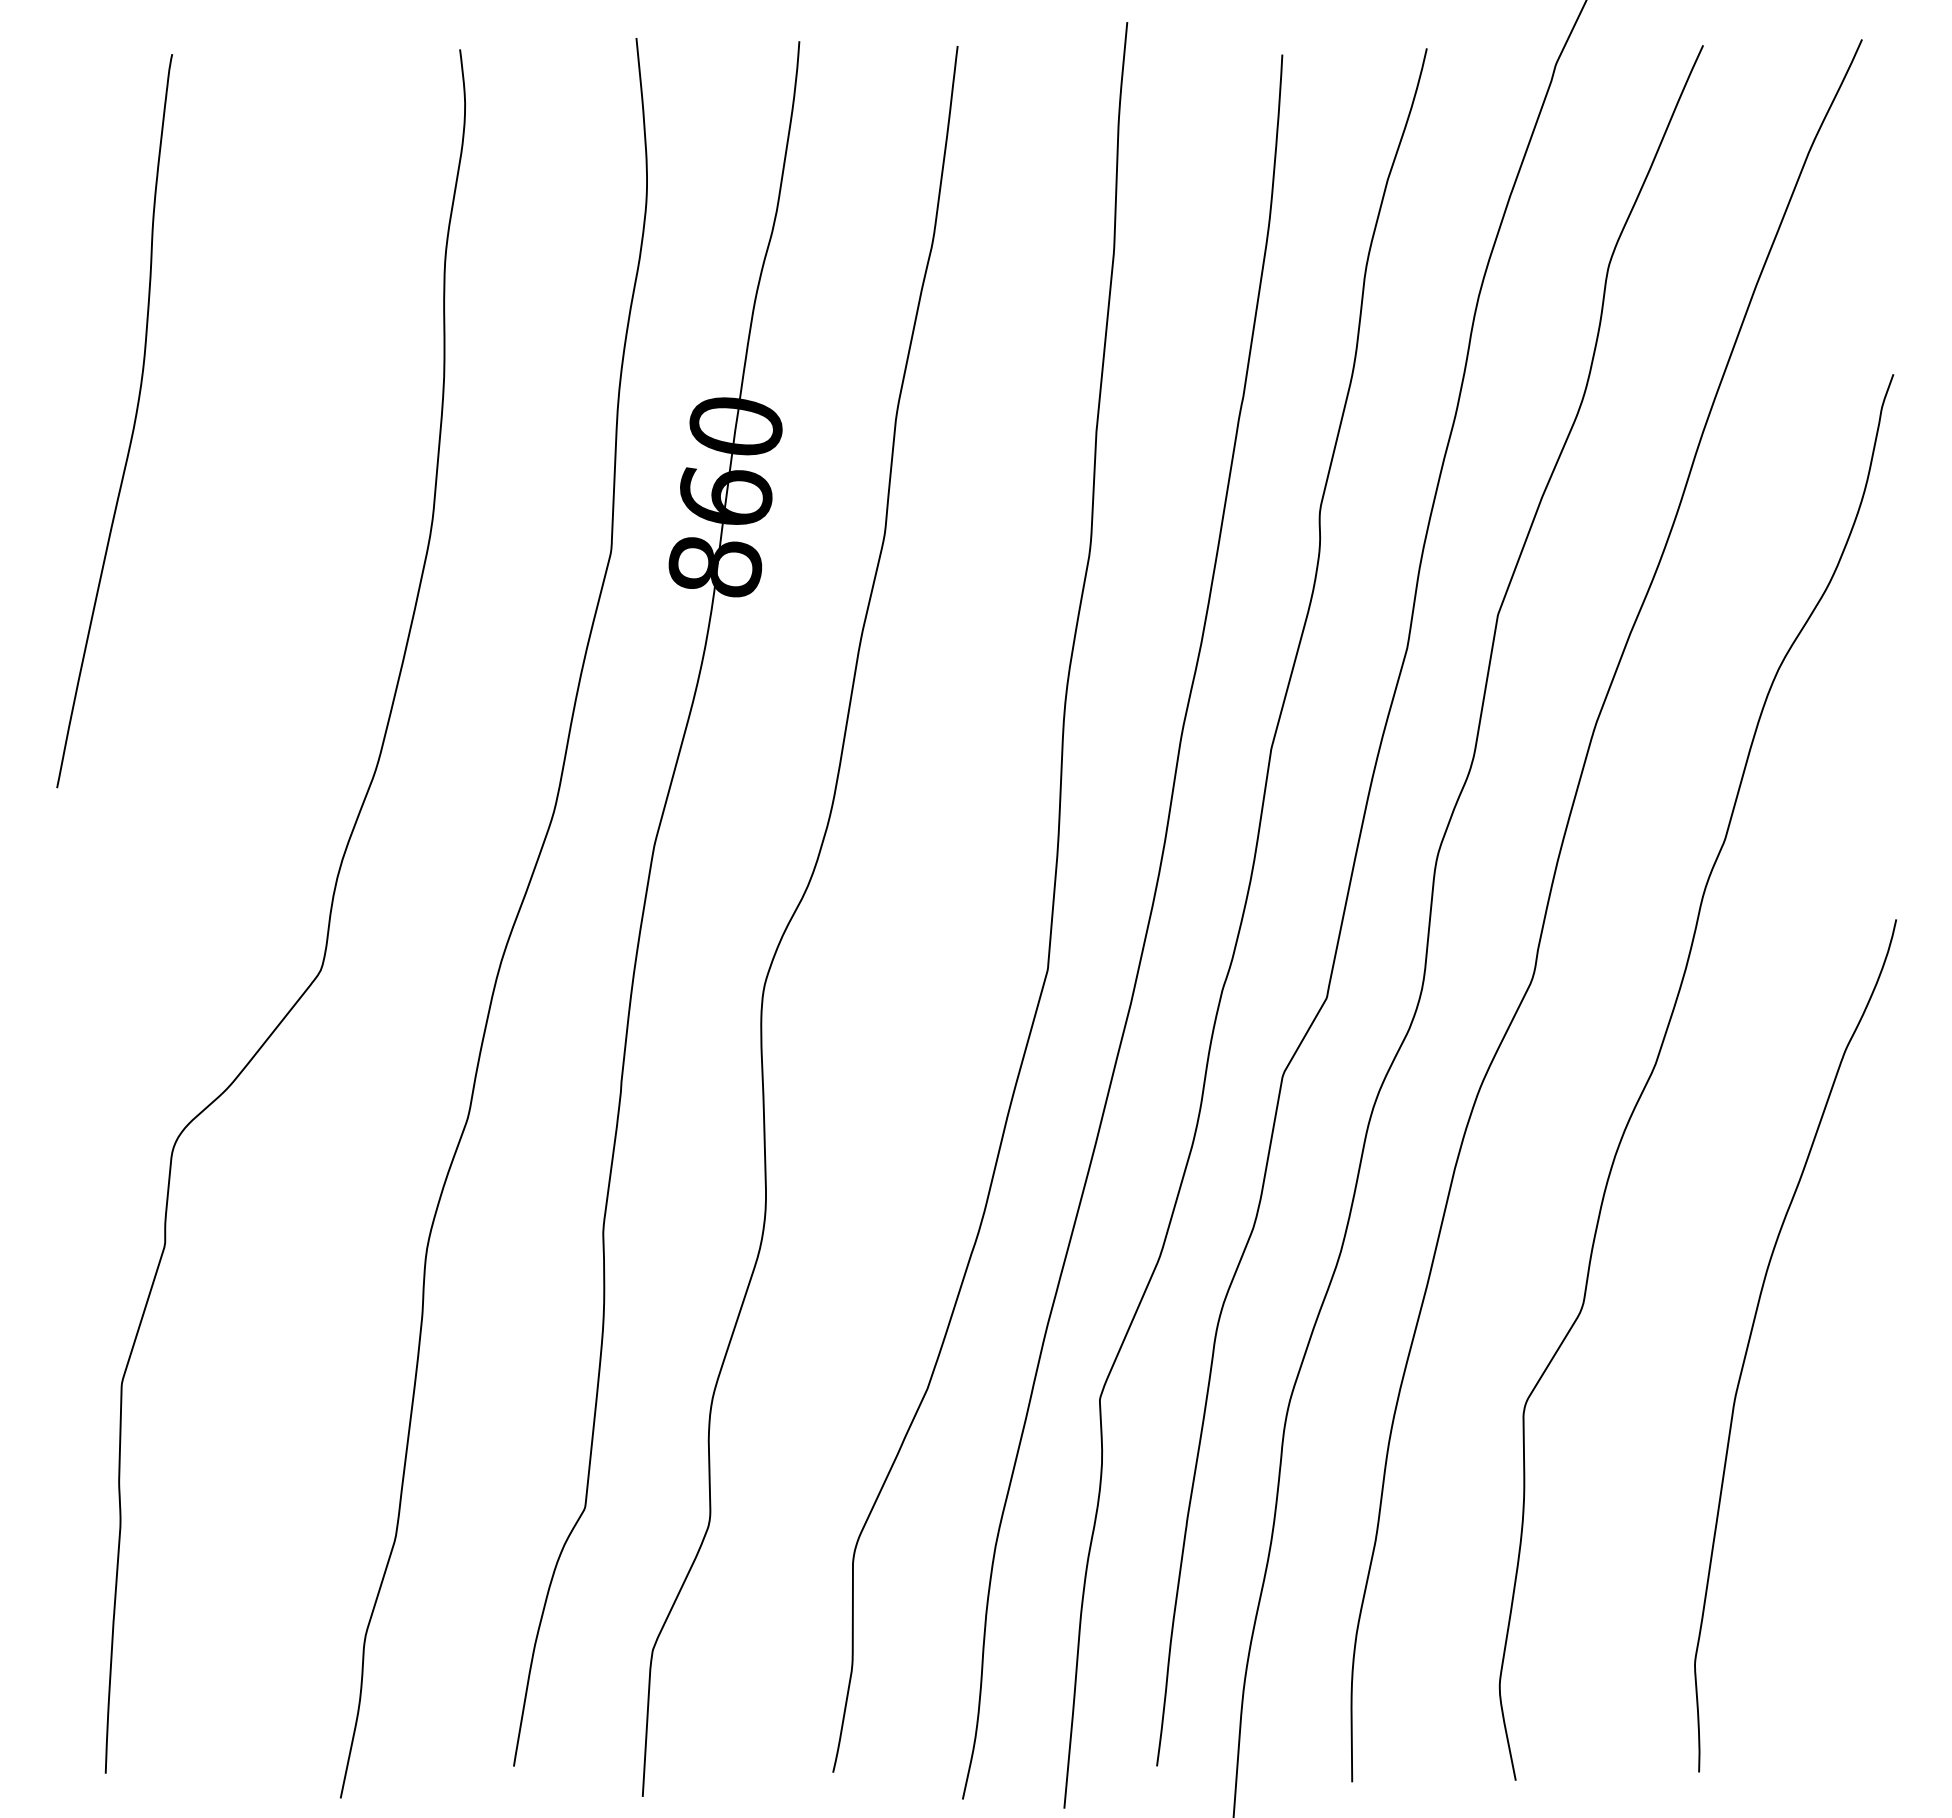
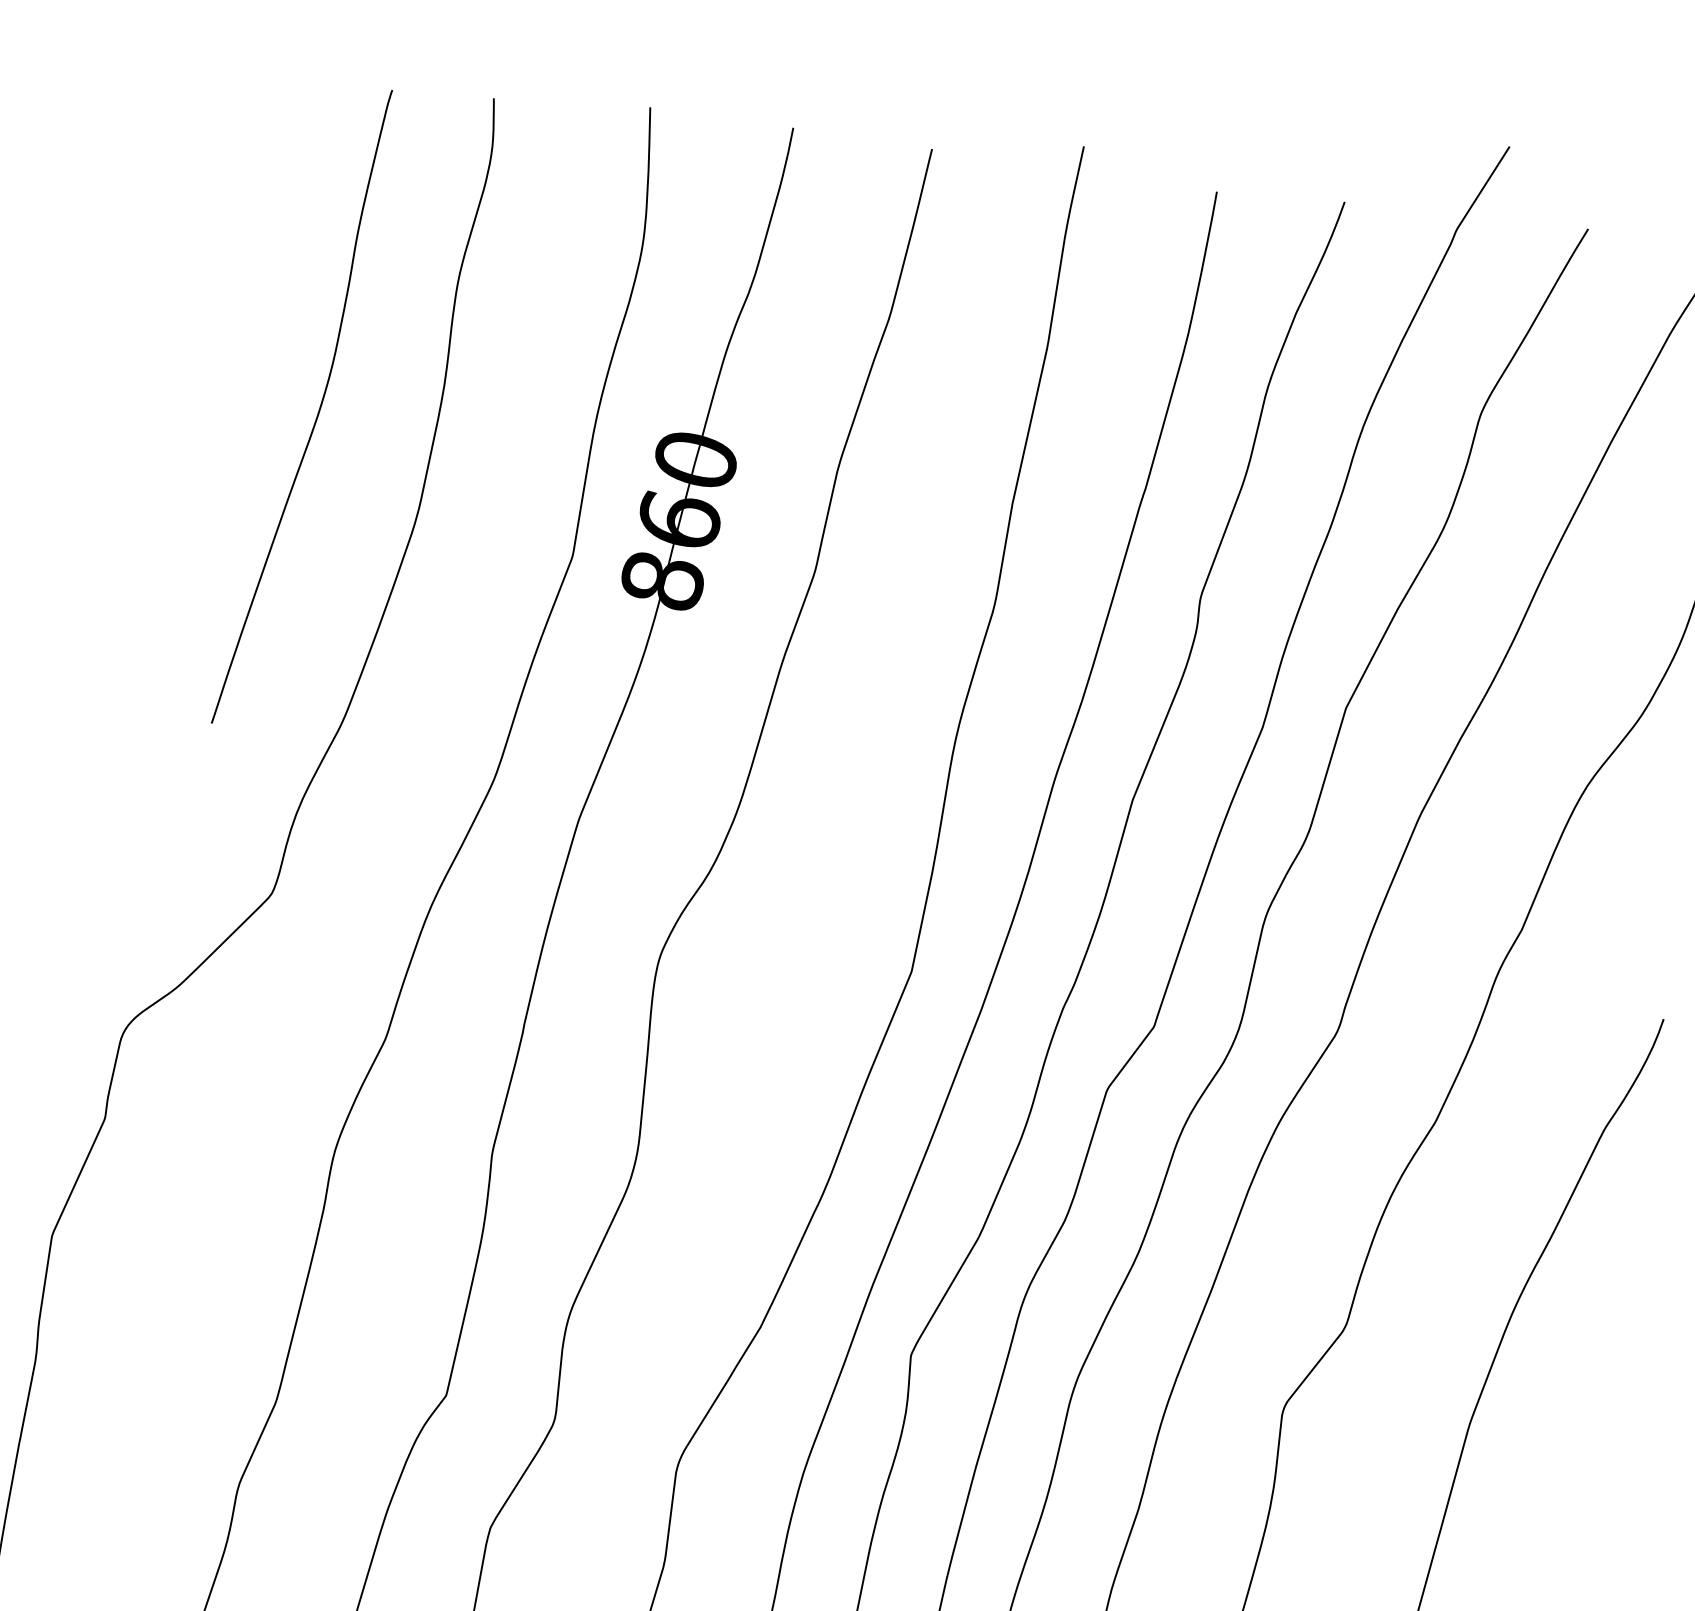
curve: (133, 423) -> (318, 410), moved

